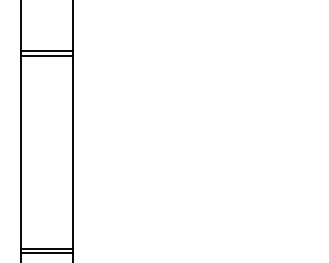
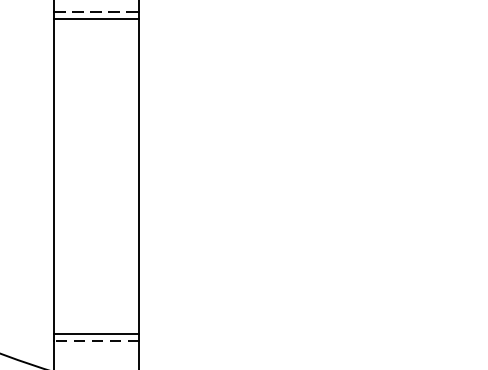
line: (47, 51) -> (97, 11), solid -> dashed
line: (47, 253) -> (97, 341), solid -> dashed

